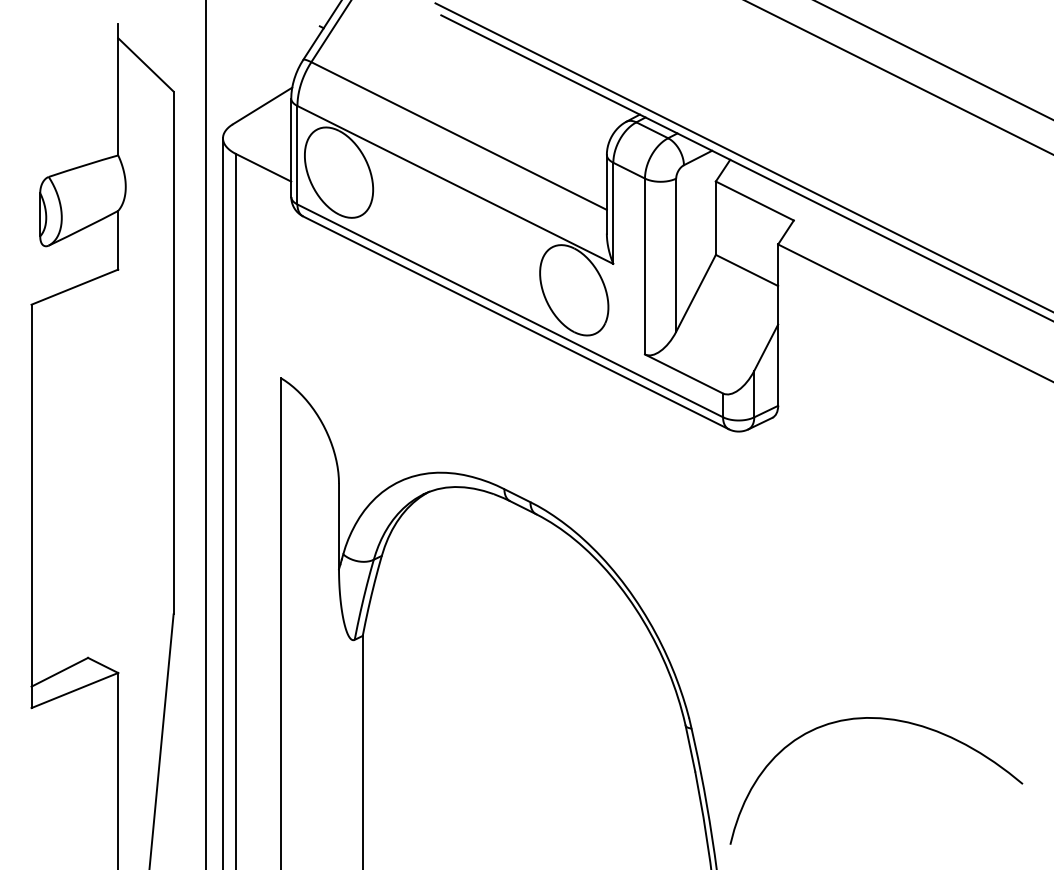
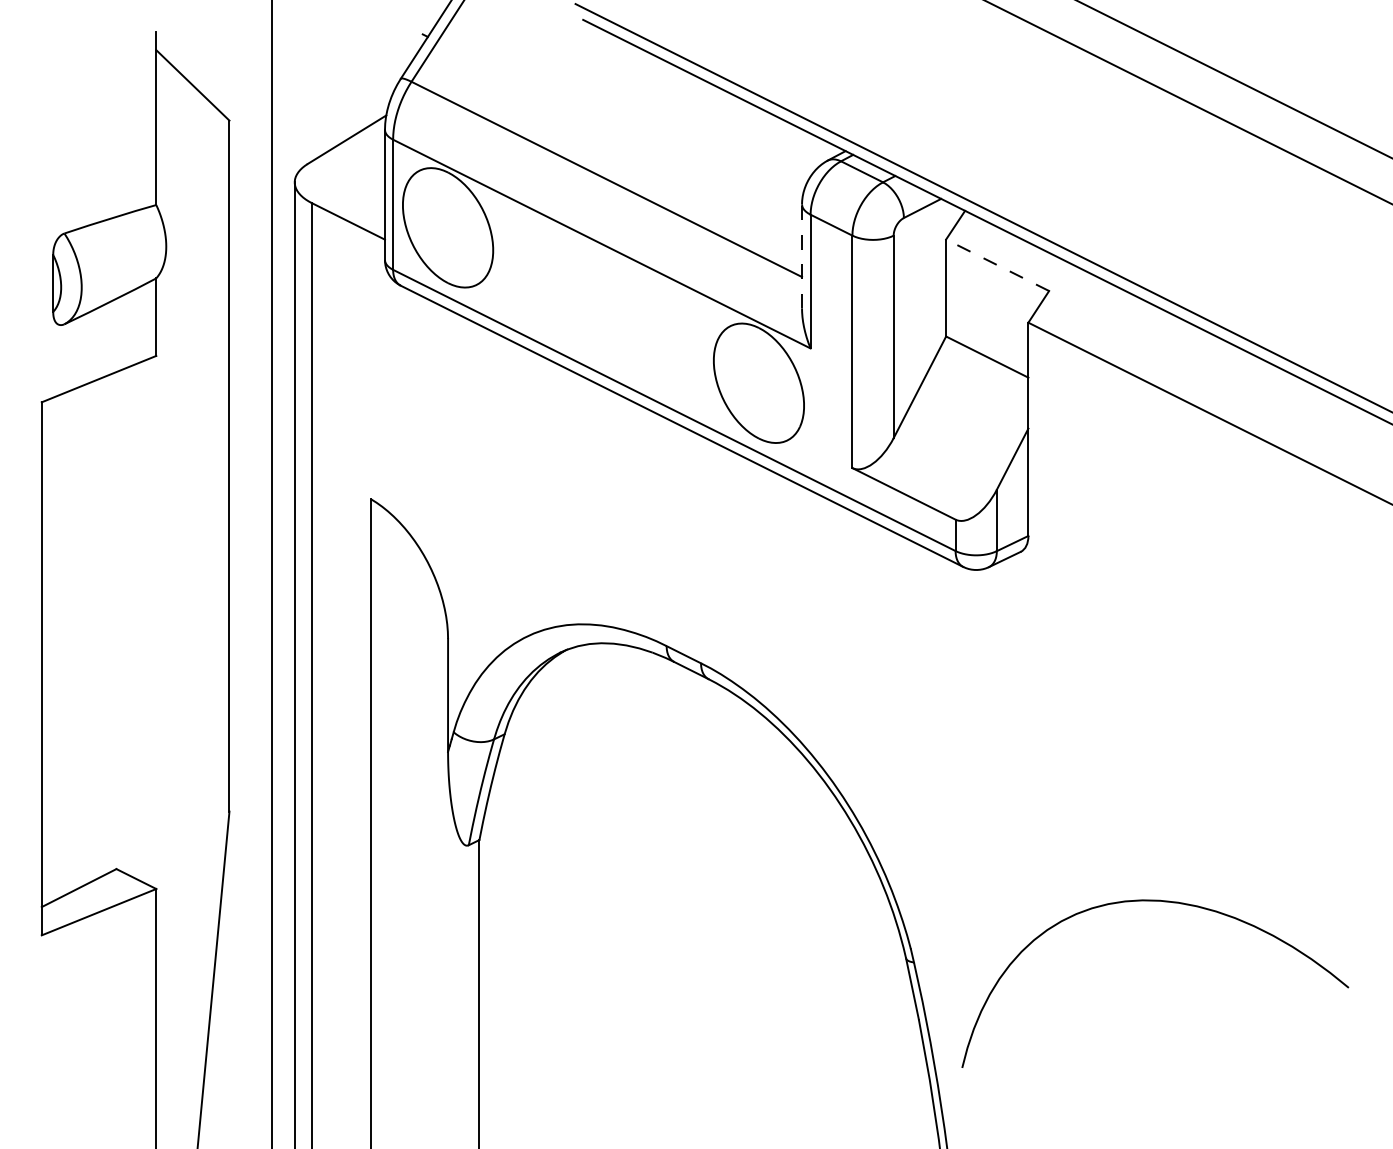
line: (607, 193) -> (802, 255), solid -> dashed
line: (754, 201) -> (997, 265), solid -> dashed
curve: (883, 719) -> (1164, 902), moved

